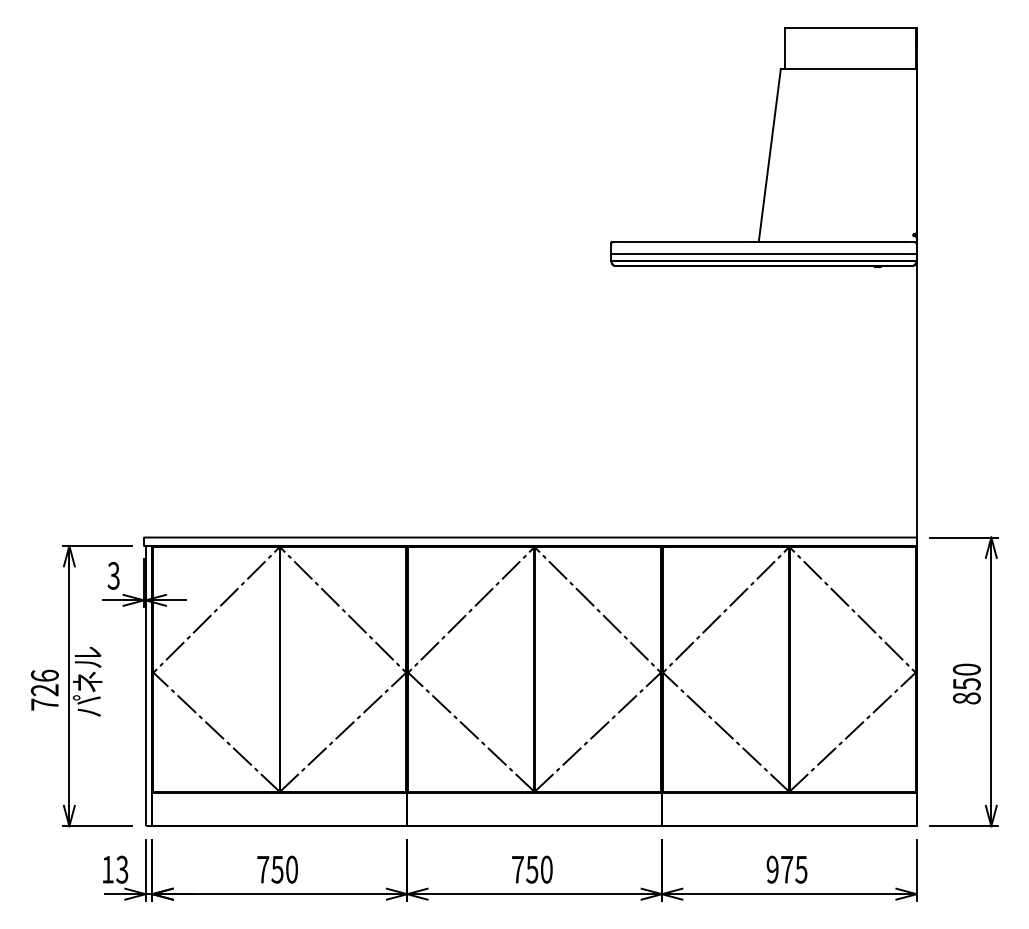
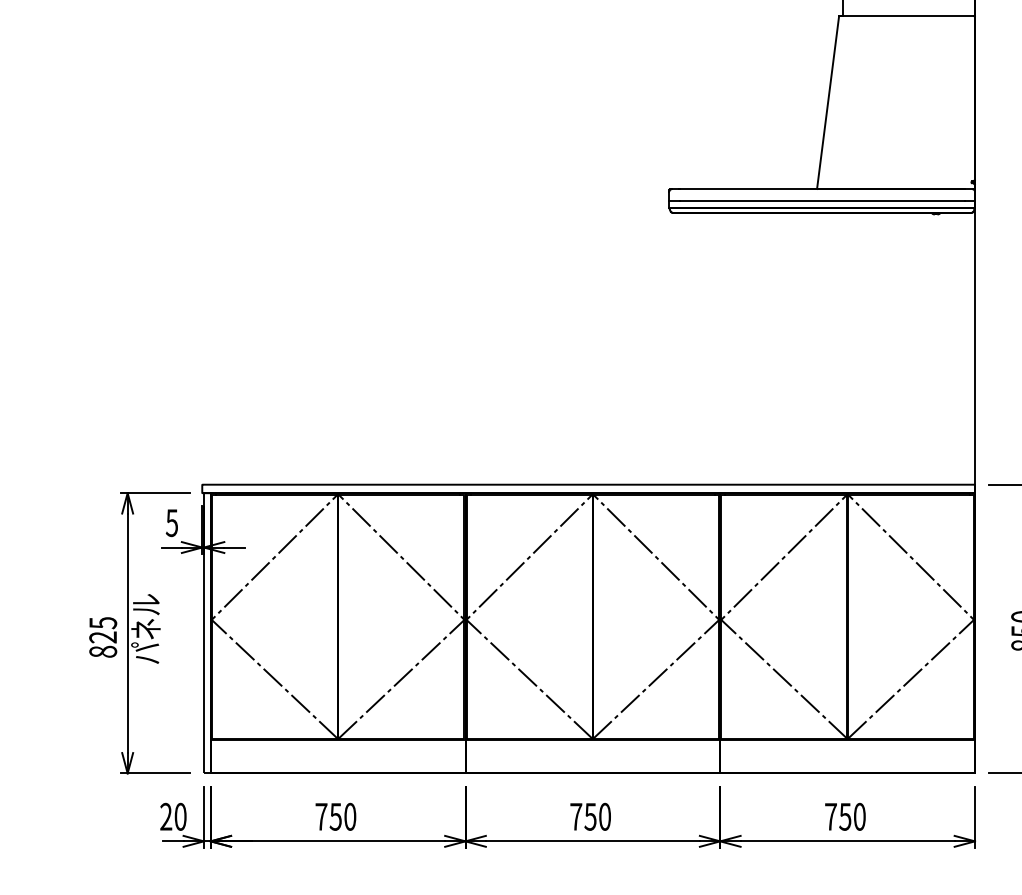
text: (113, 575) -> (171, 522), 3 -> 5
text: (44, 689) -> (102, 636), 726 -> 825
text: (115, 869) -> (173, 816), 13 -> 20
text: (786, 869) -> (844, 816), 975 -> 750

